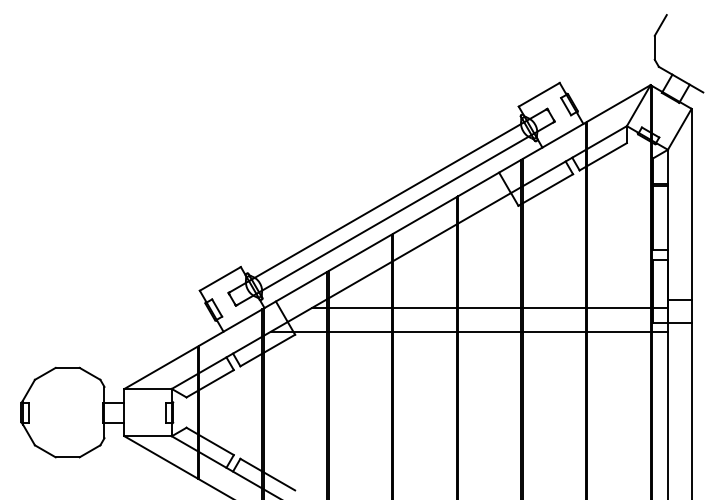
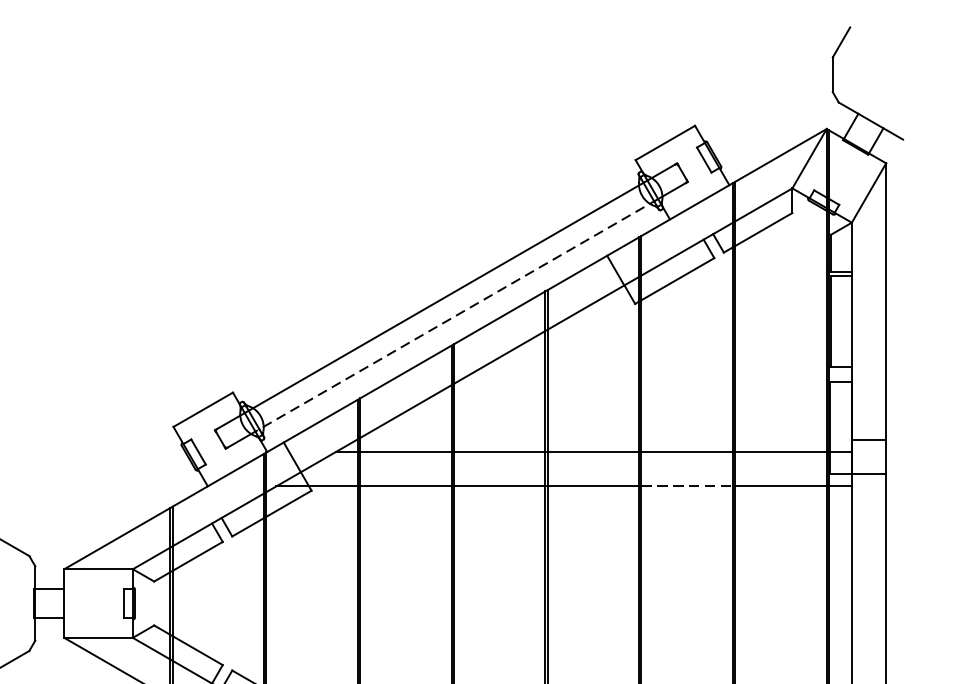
line: (394, 213) -> (455, 315), solid -> dashed
line: (554, 331) -> (687, 486), solid -> dashed

